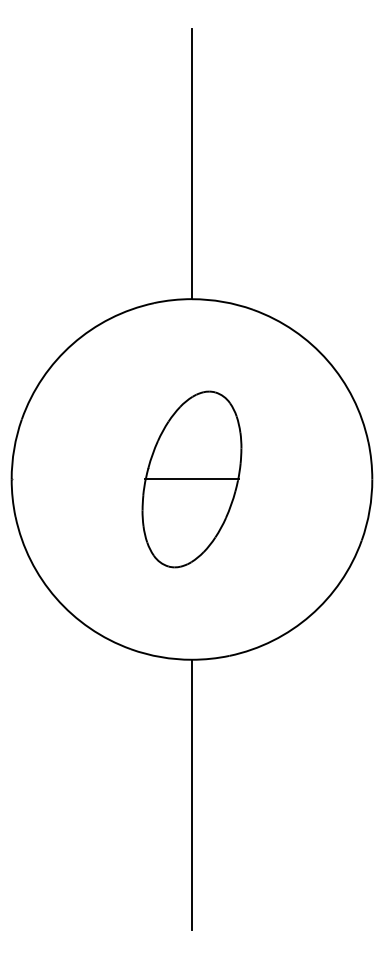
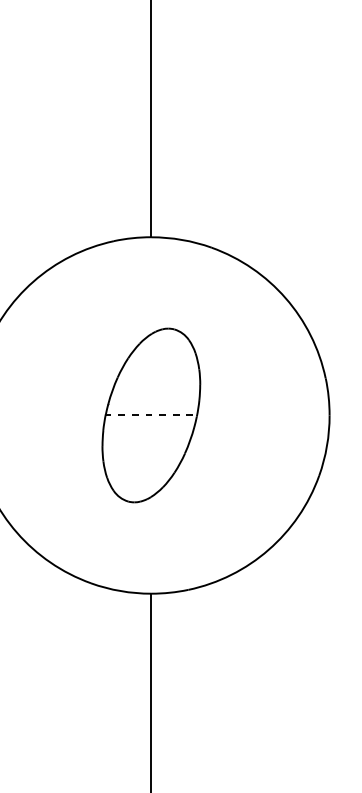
line: (192, 479) -> (151, 415), solid -> dashed

